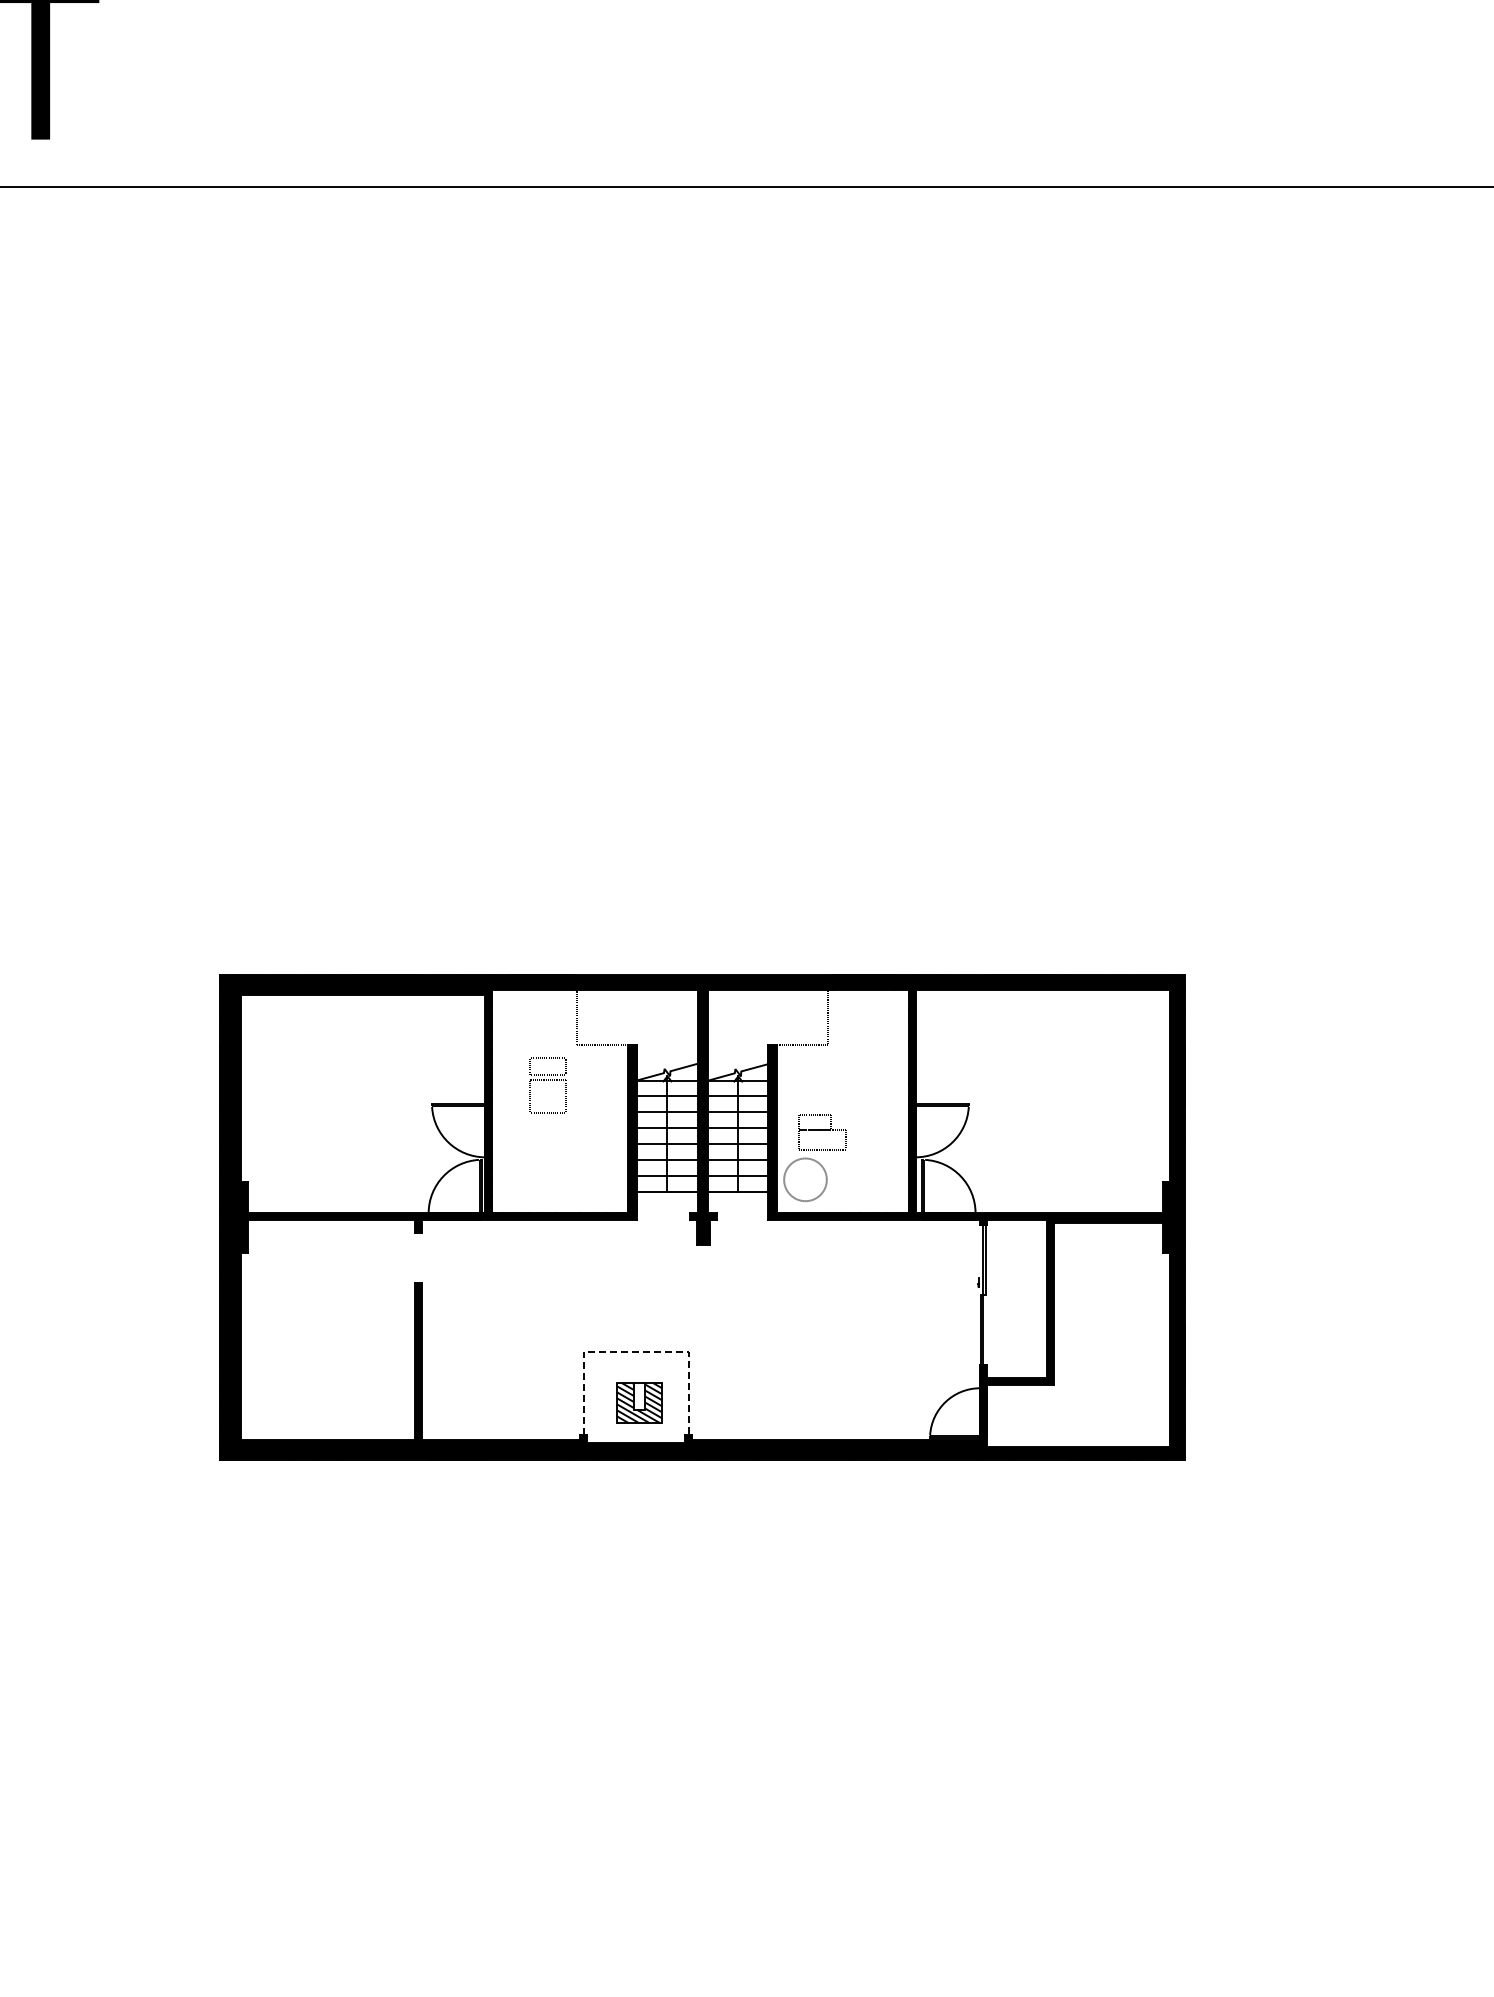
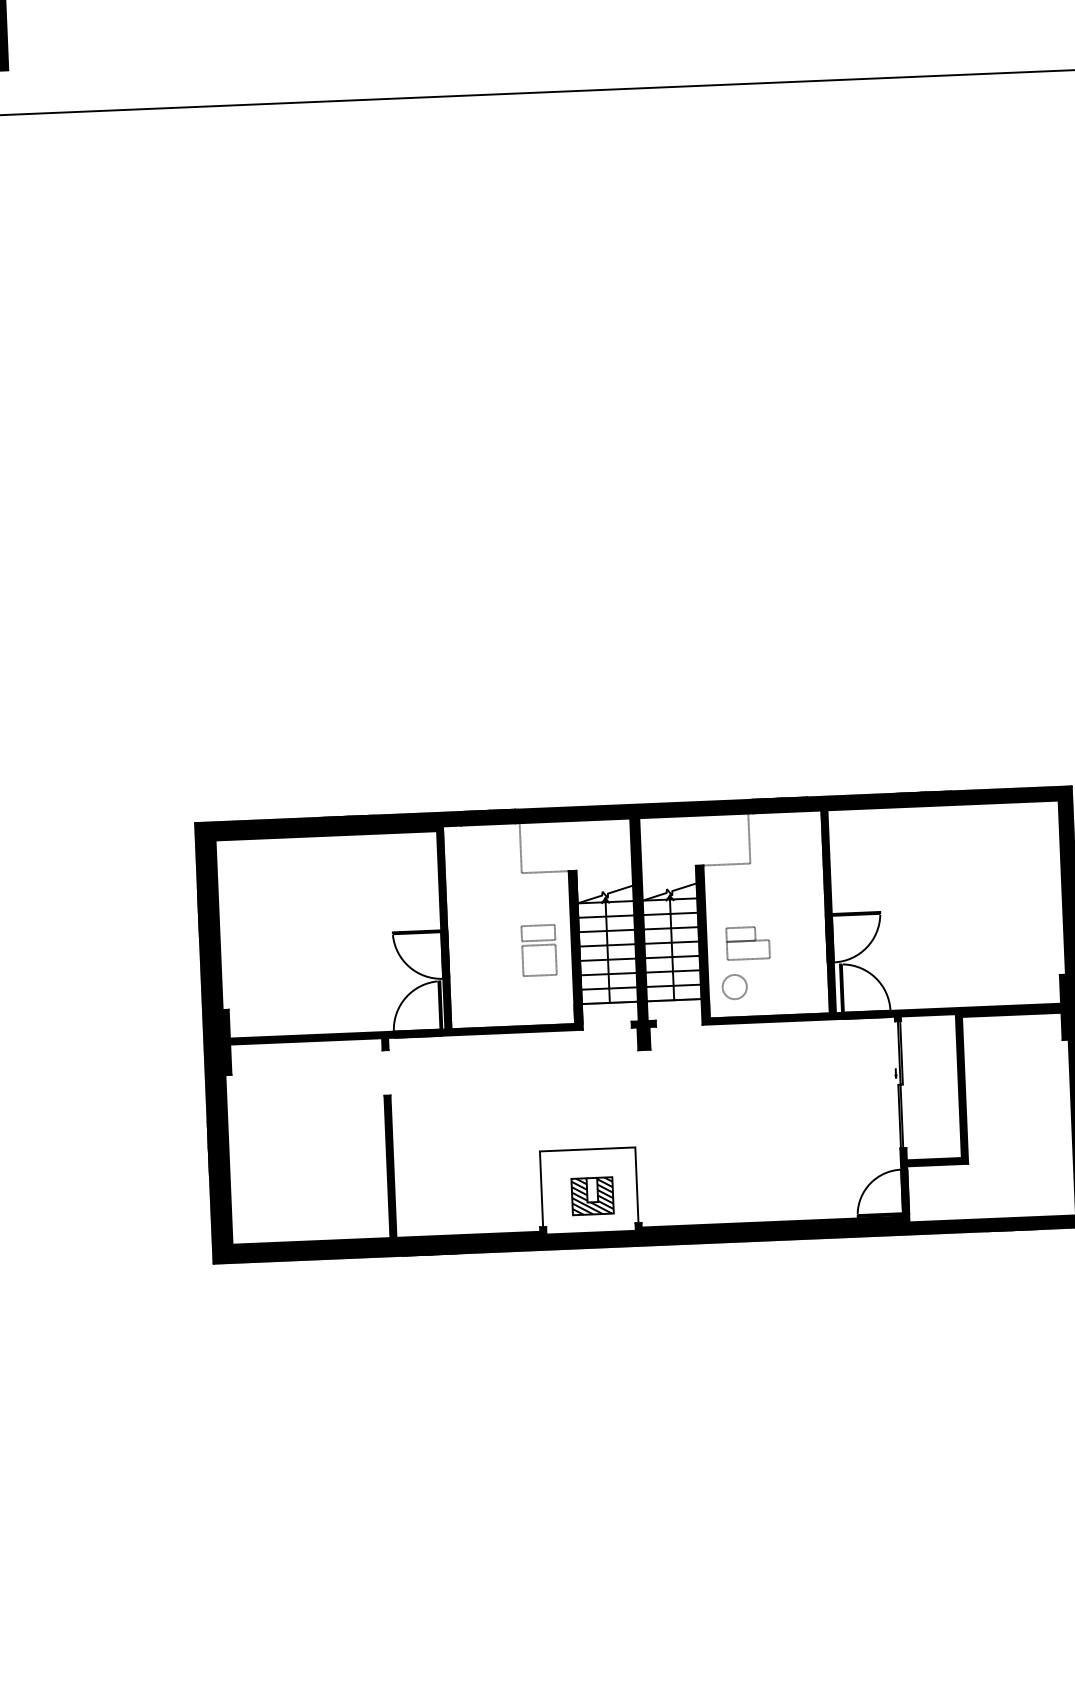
part: (547, 1085) -> (538, 950), moved
circle: (805, 1179) -> (734, 986), size x0.62
line: (636, 1351) -> (587, 1149), dashed -> solid

